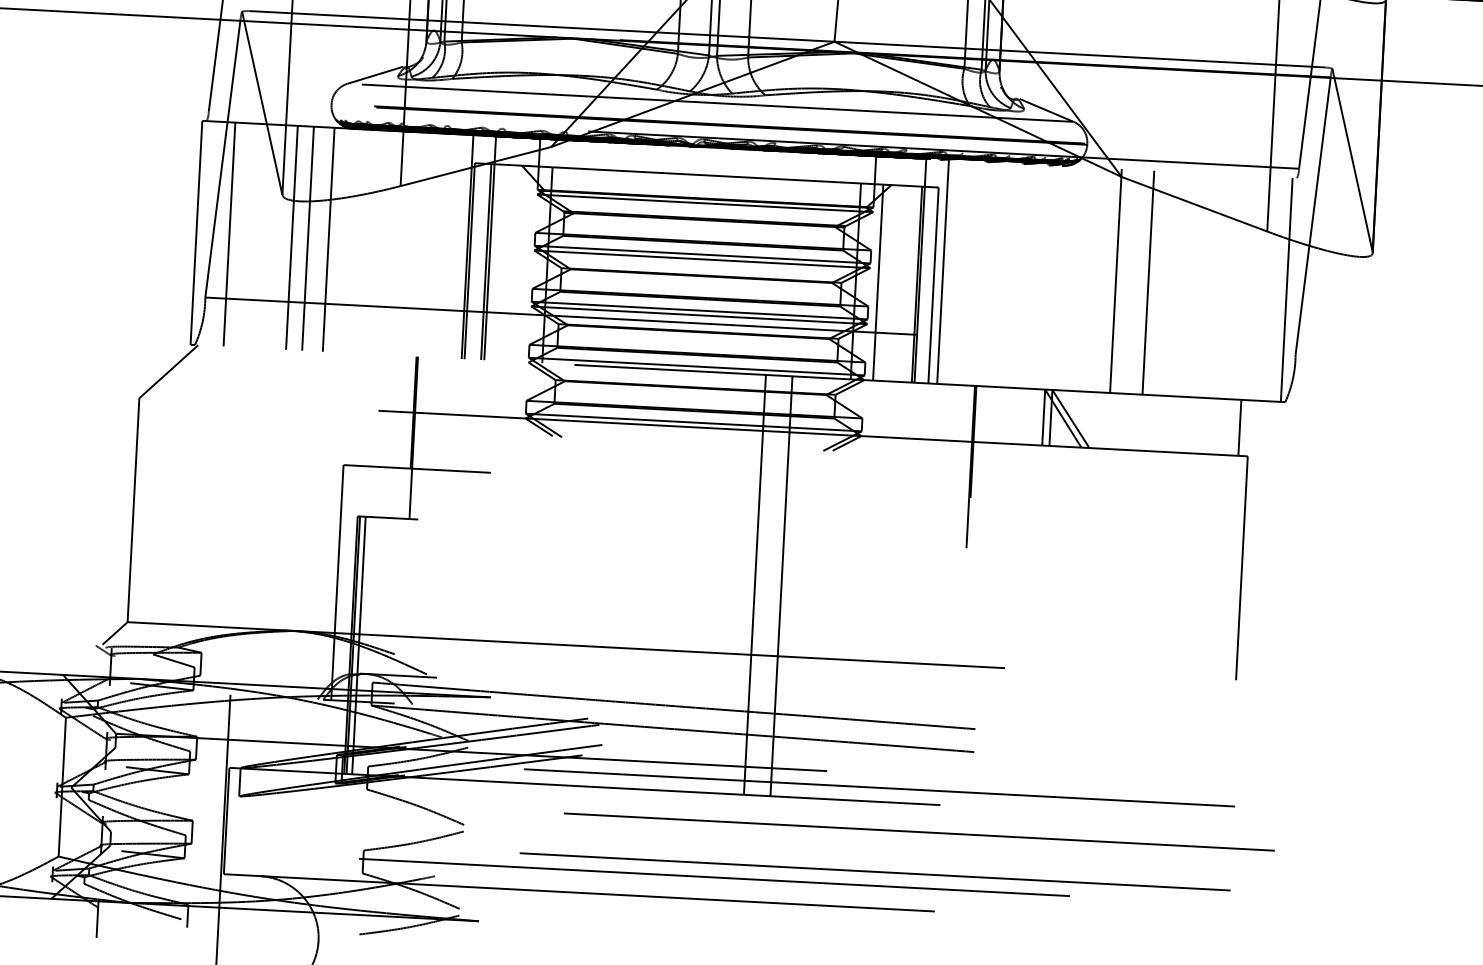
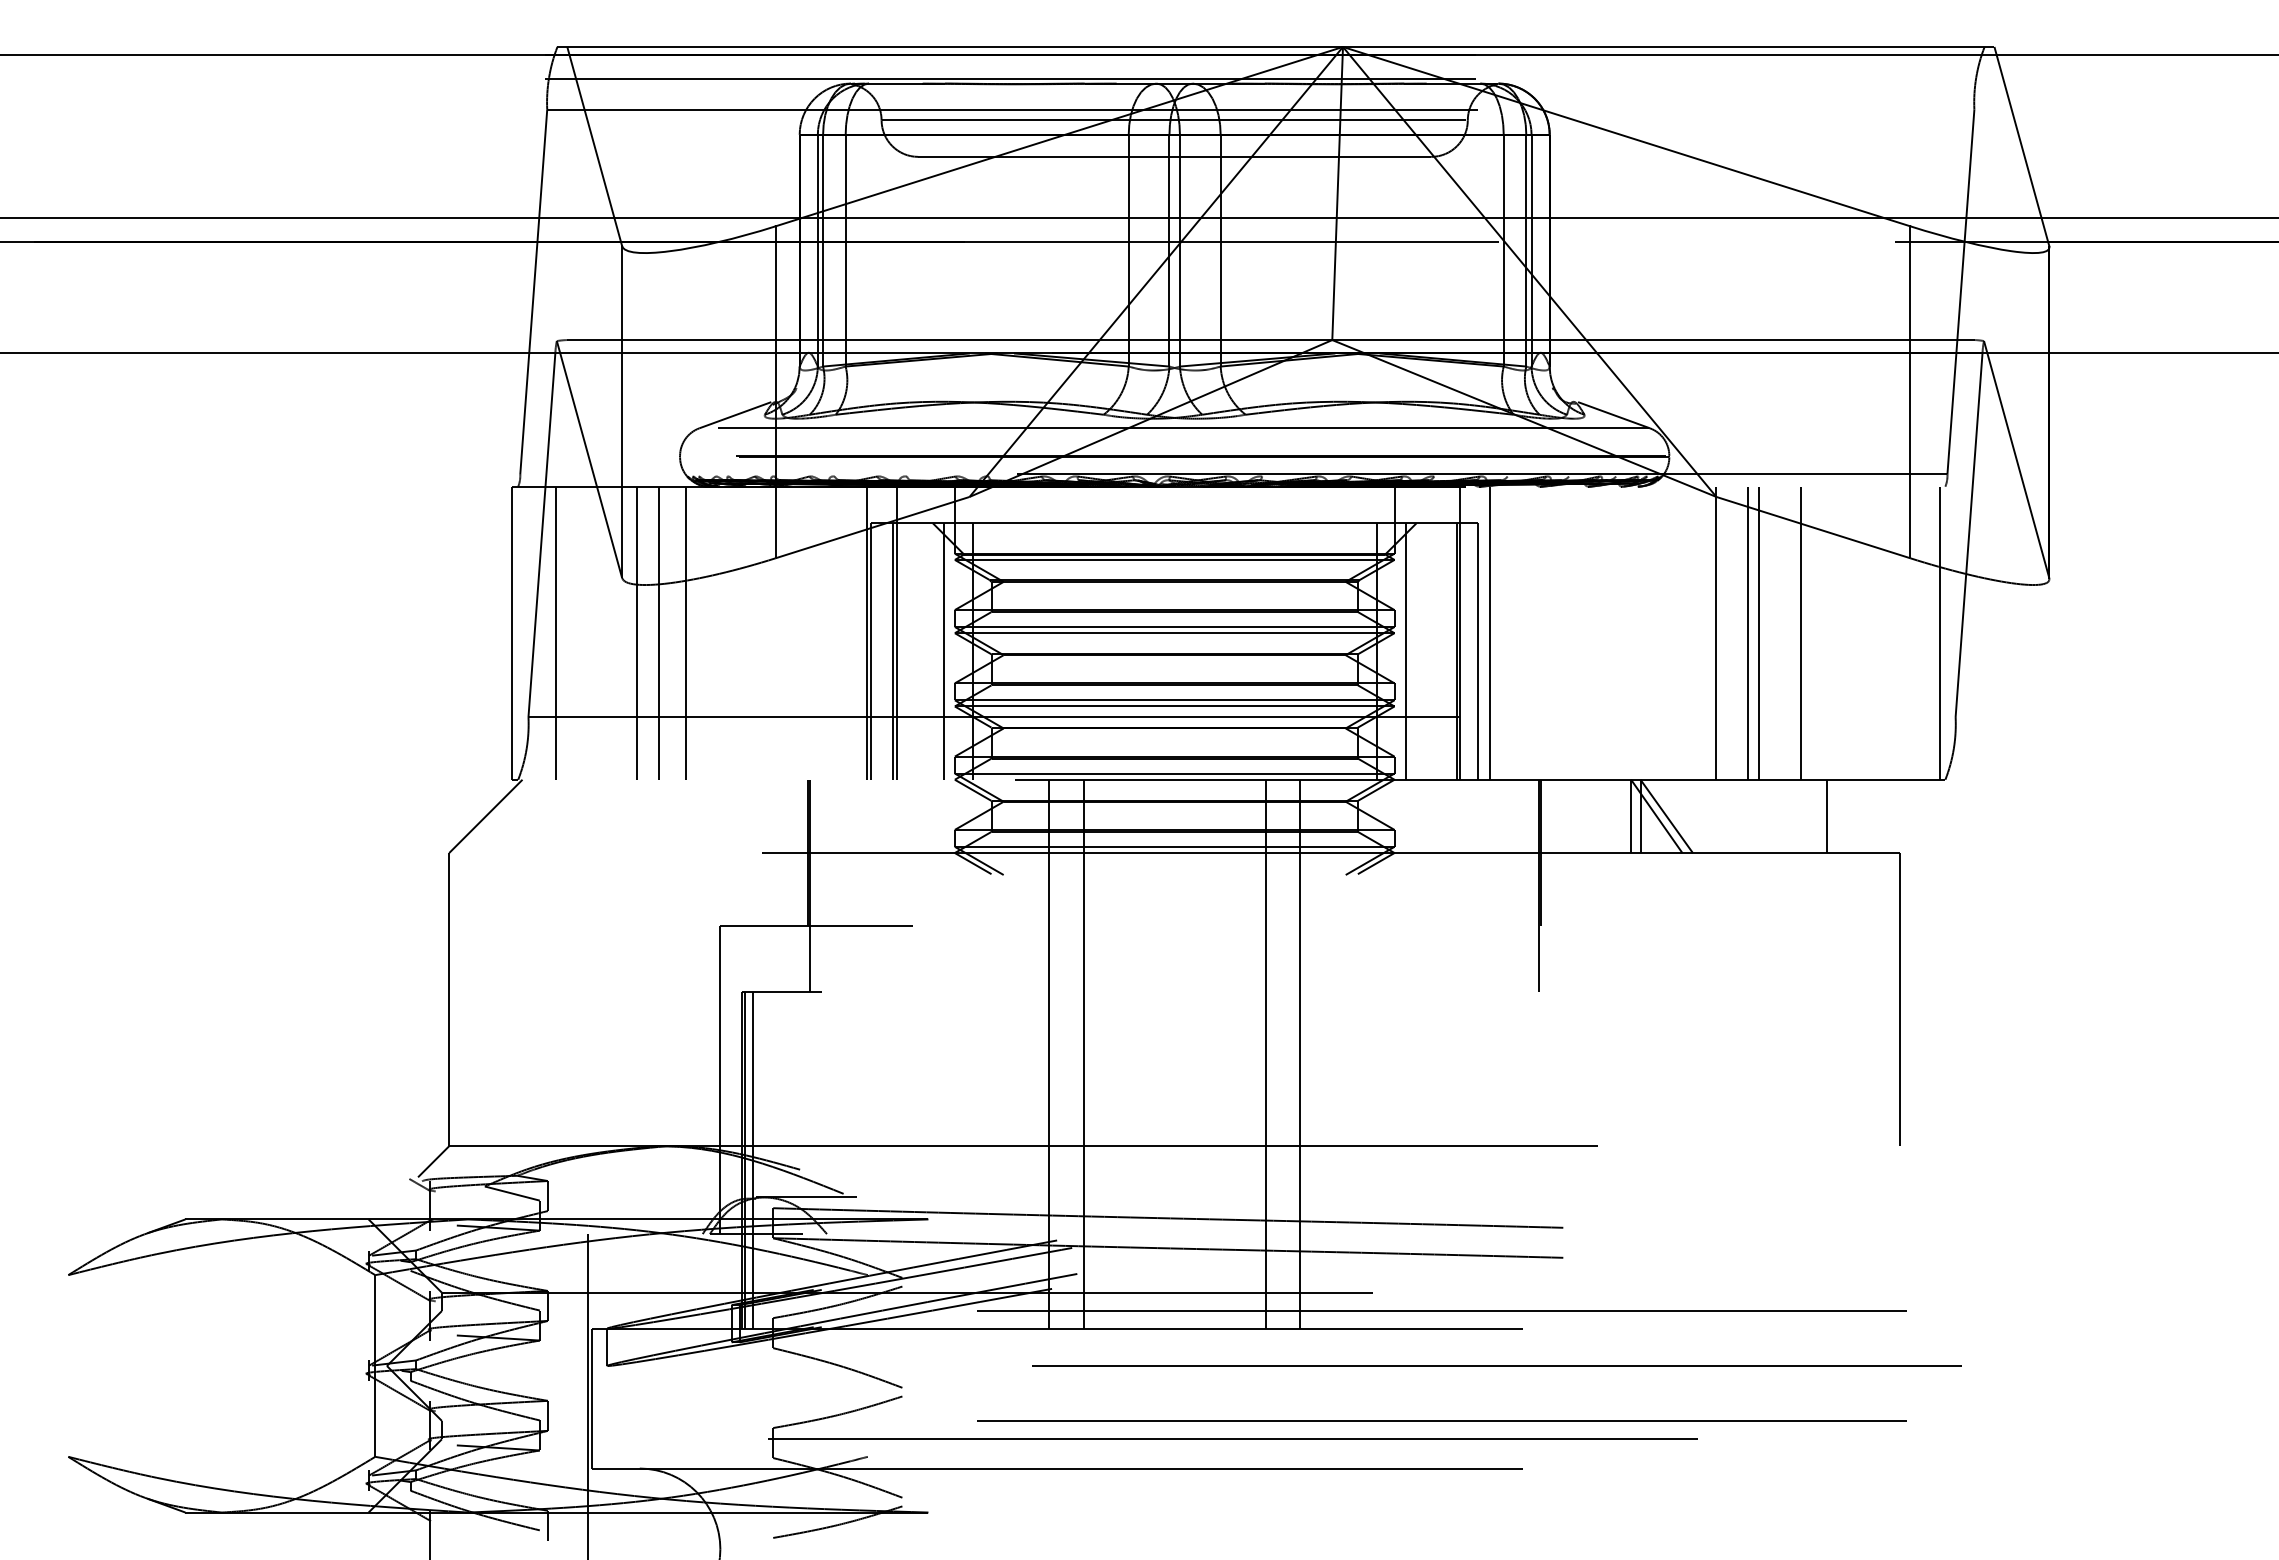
line: (525, 264) -> (943, 651), added
line: (1139, 281) -> (1747, 632), added
line: (1181, 283) -> (1801, 632), added
line: (1239, 427) -> (1826, 816), moved
line: (589, 576) -> (1049, 1054), added
line: (615, 577) -> (1083, 1054), added

